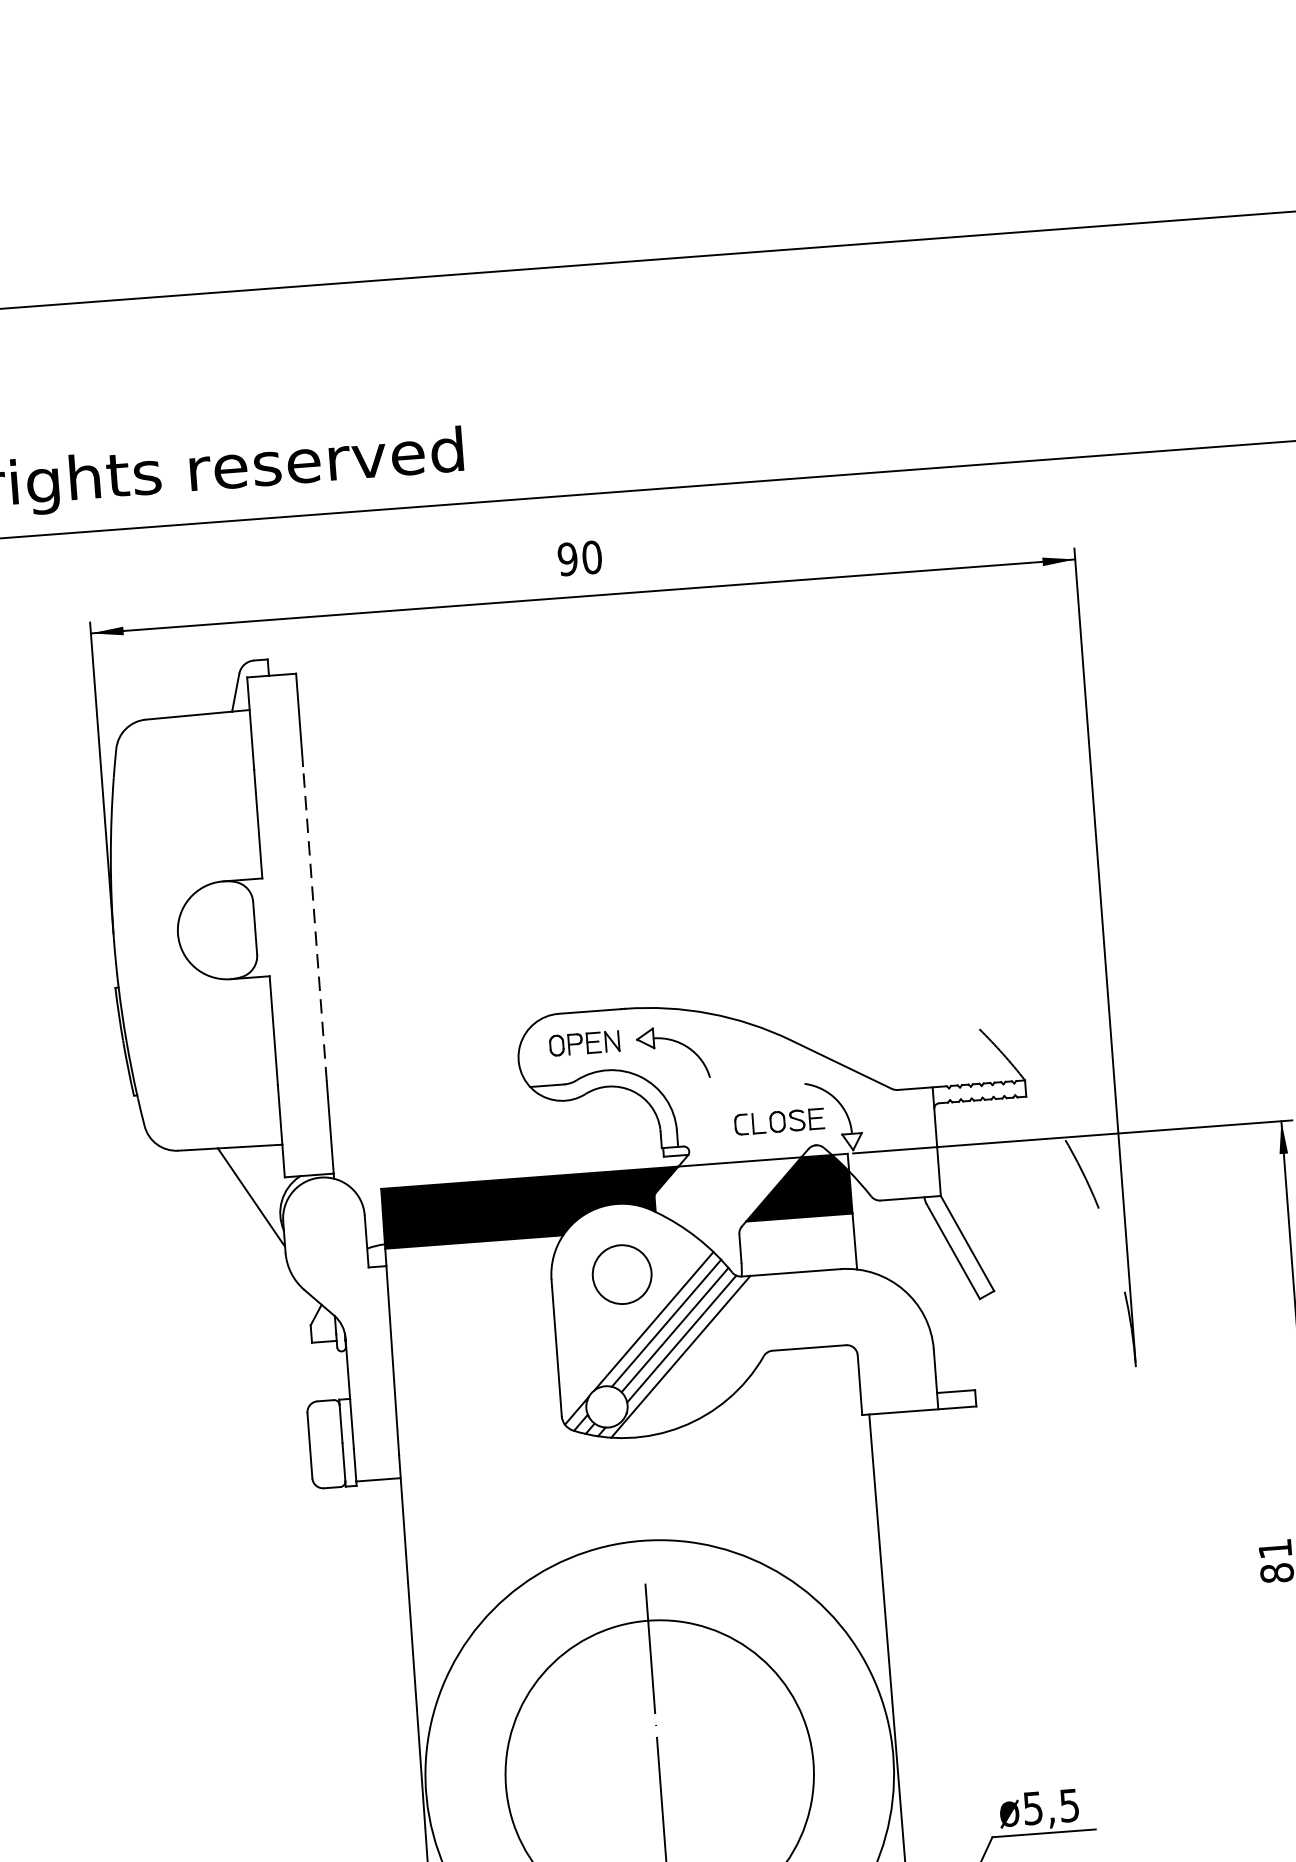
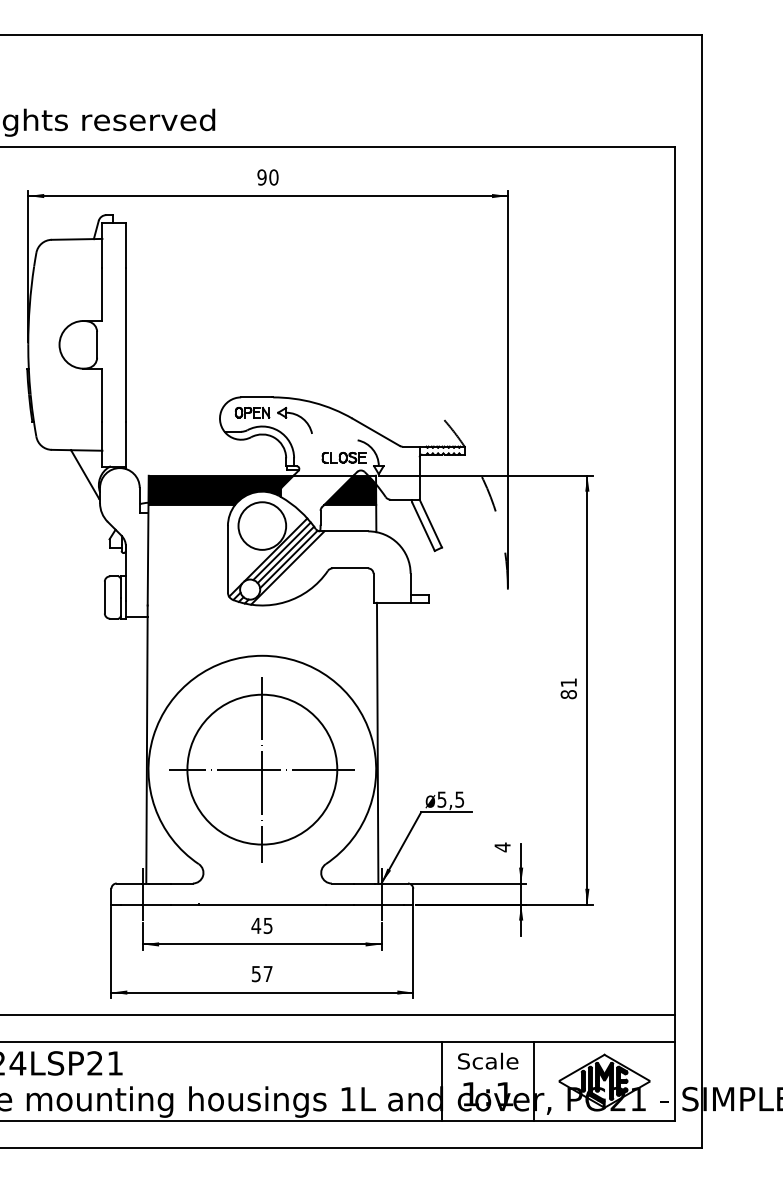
line: (315, 922) -> (126, 344), dashed -> solid
circle: (622, 1273) -> (262, 525), size x1.67
line: (660, 1774) -> (262, 769), added

